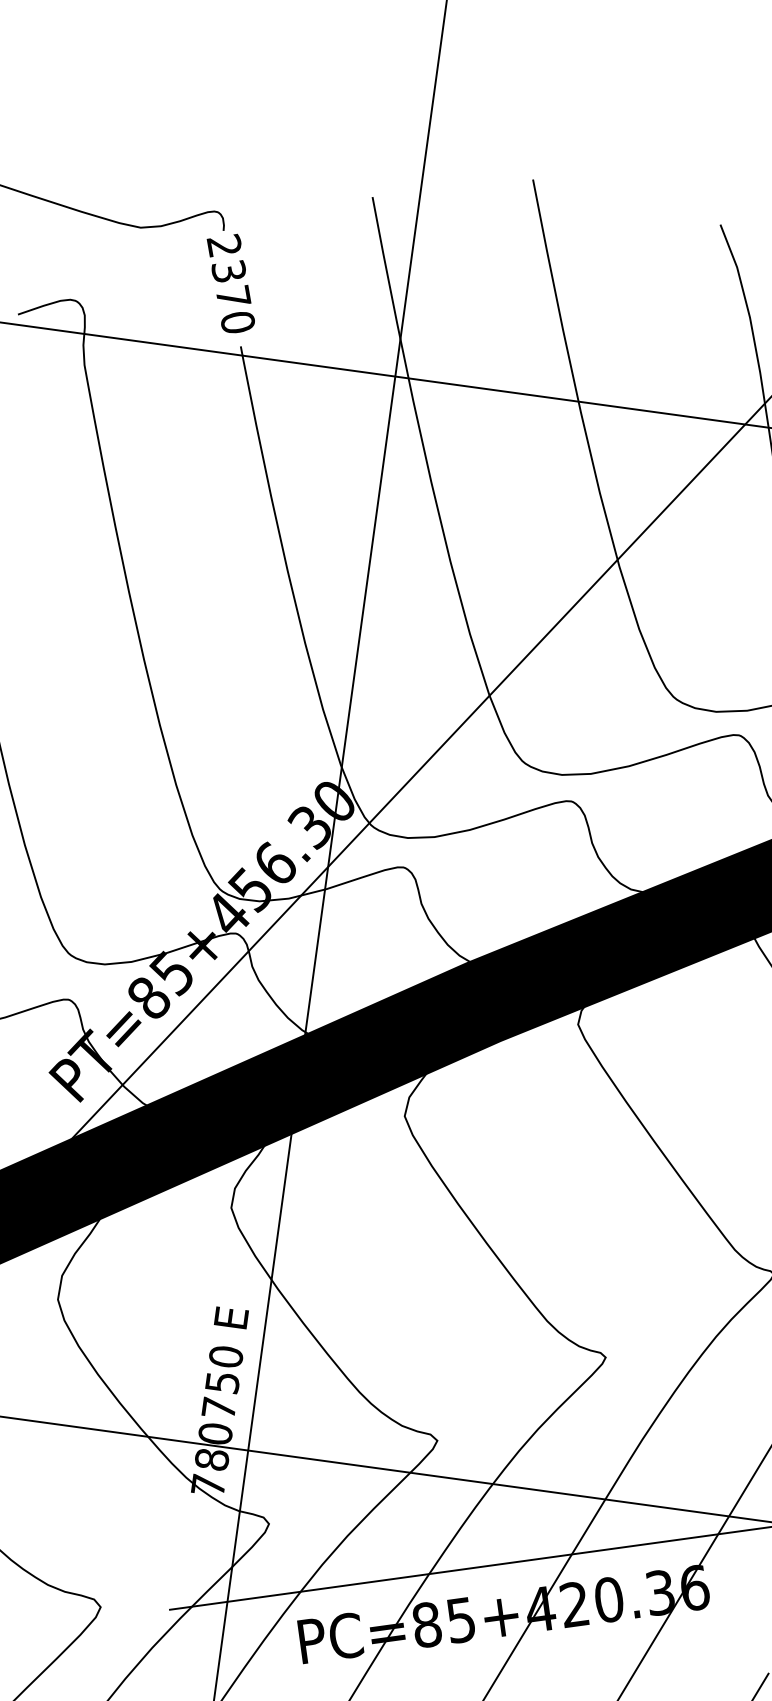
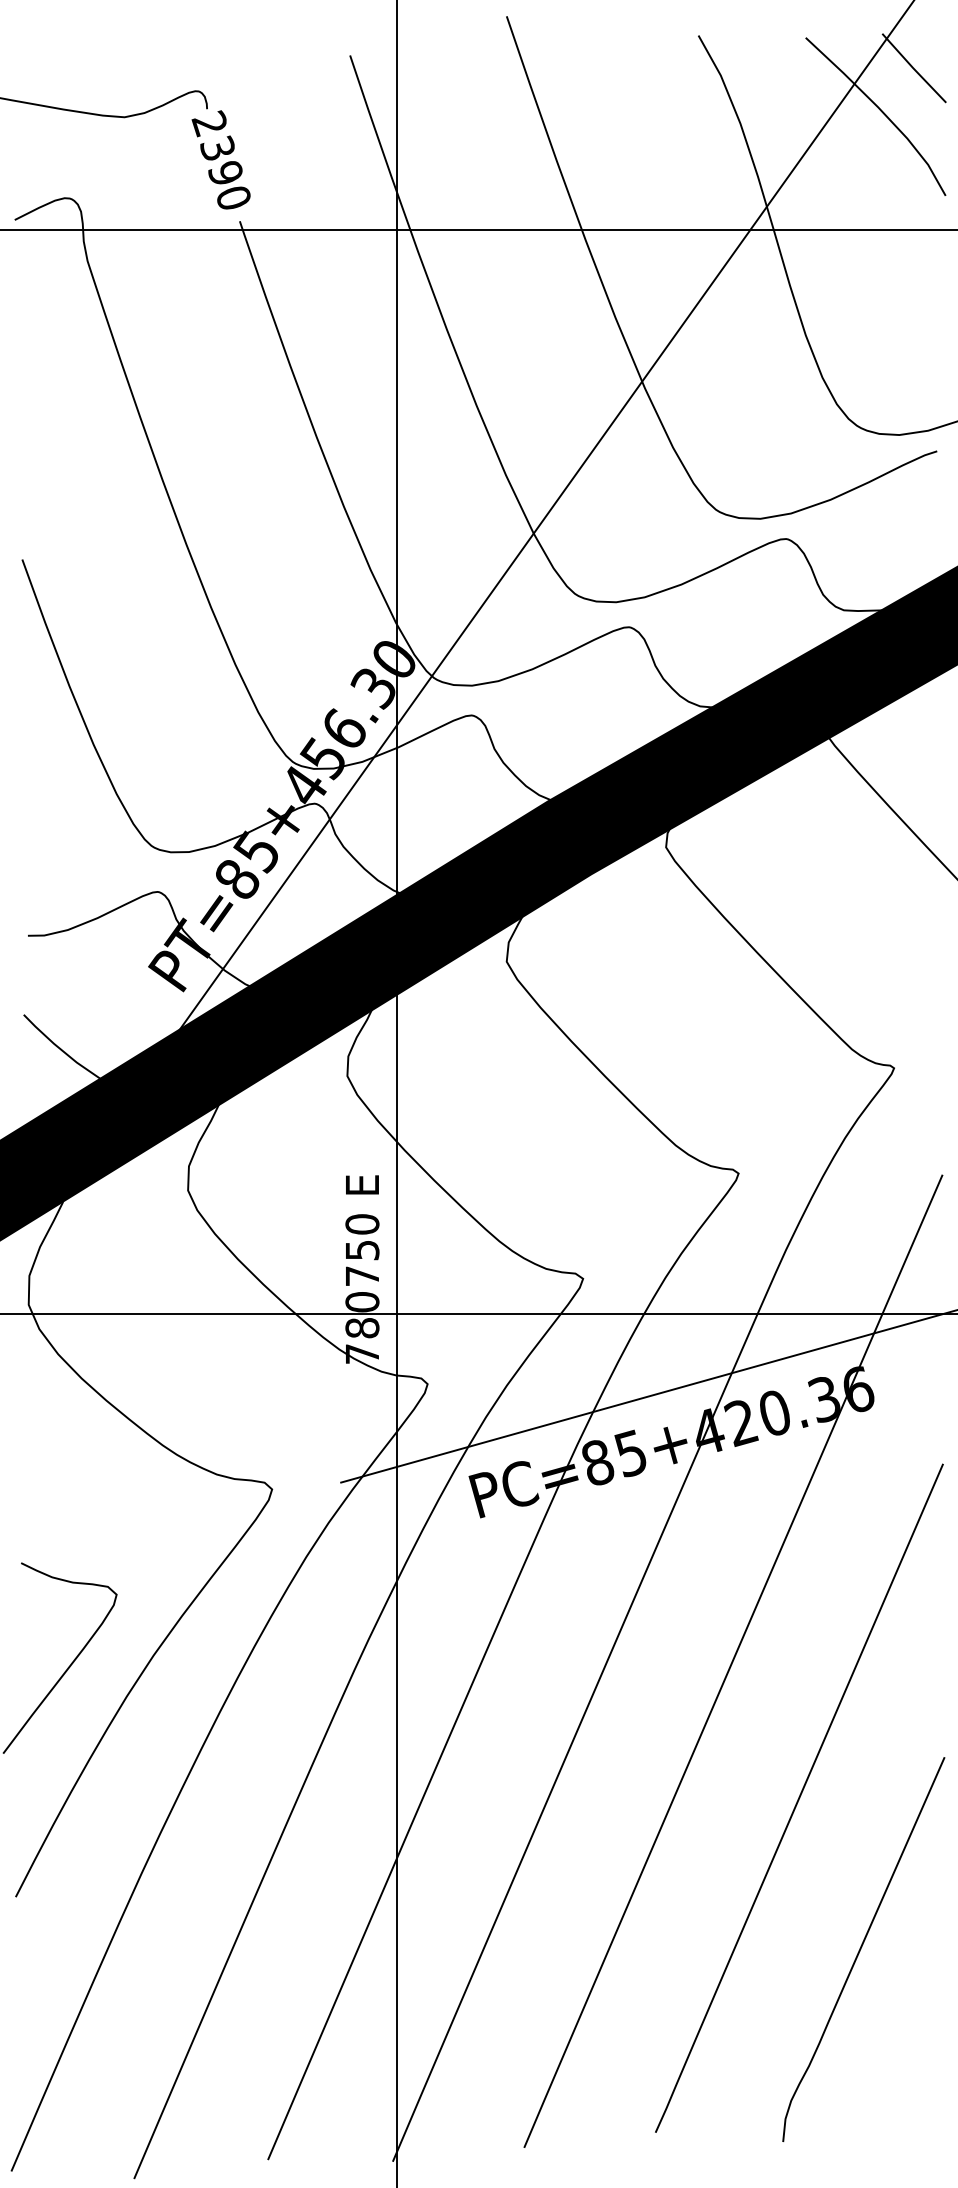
text: (234, 295) -> (226, 171), 2370 -> 2390

